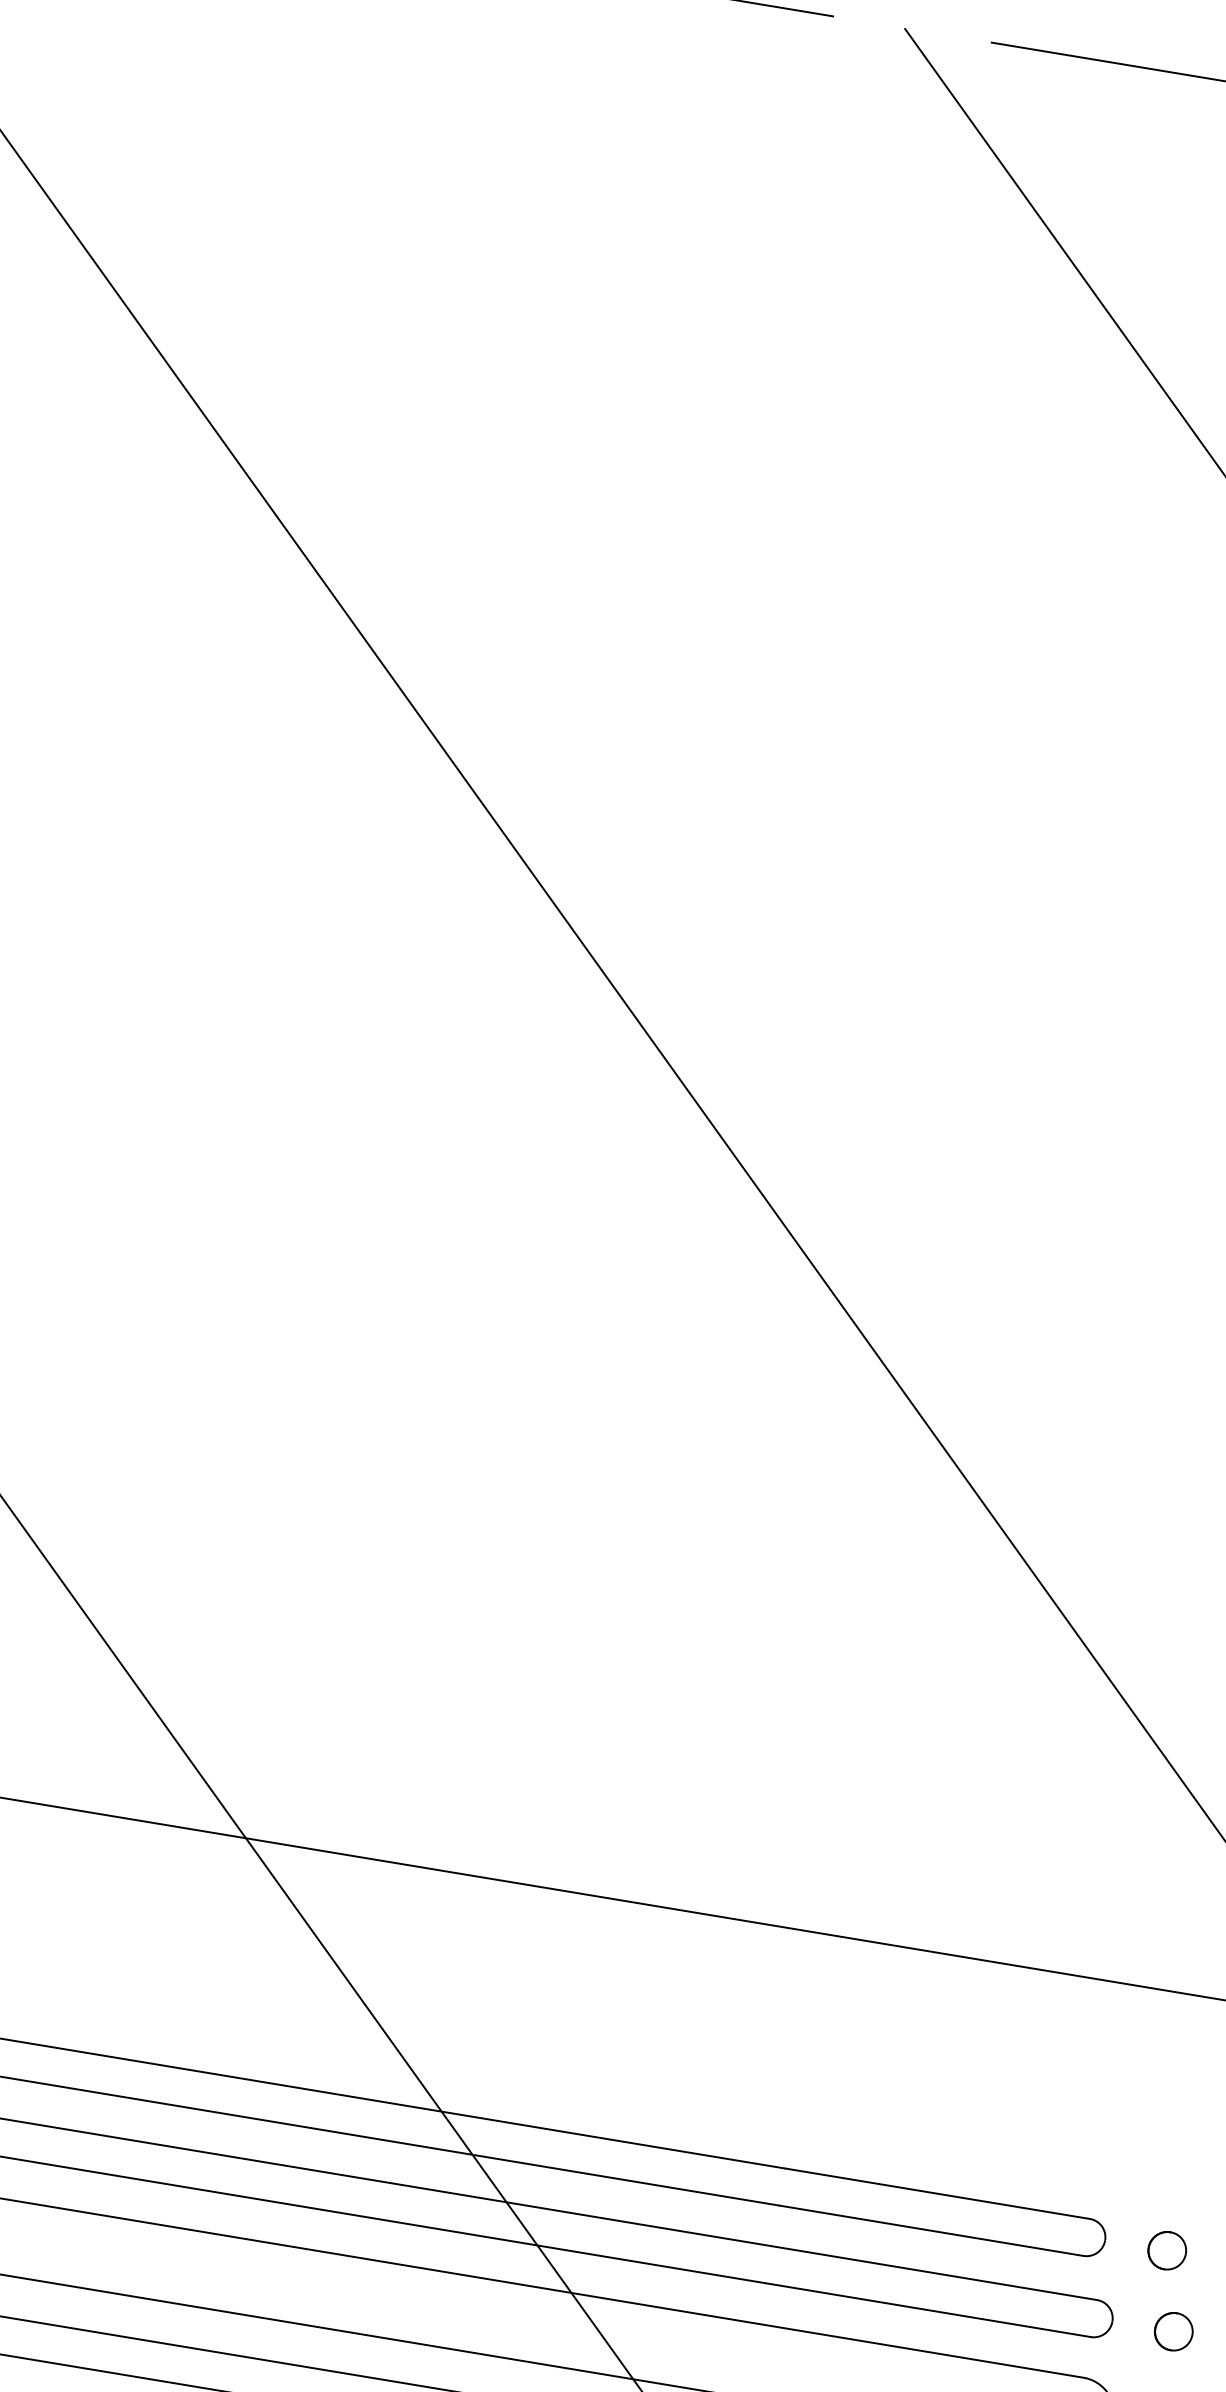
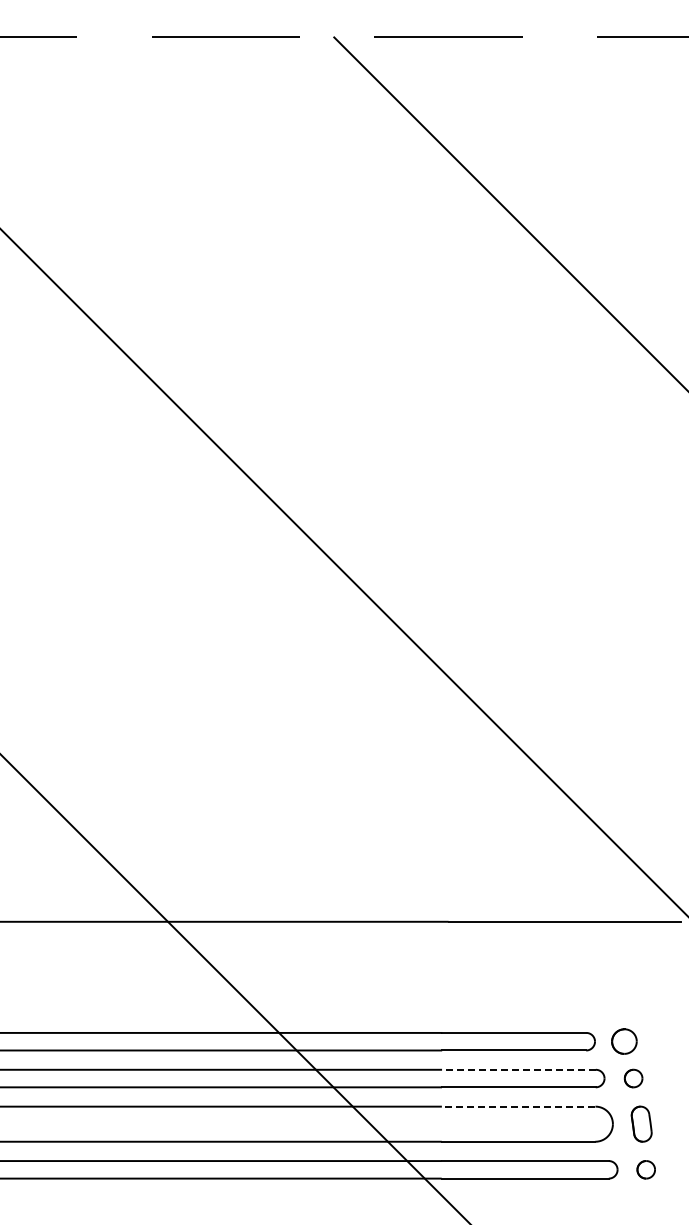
part: (1167, 2250) -> (624, 1041), size x1.4
line: (933, 2272) -> (518, 1069), solid -> dashed
line: (921, 2350) -> (518, 1106), solid -> dashed

